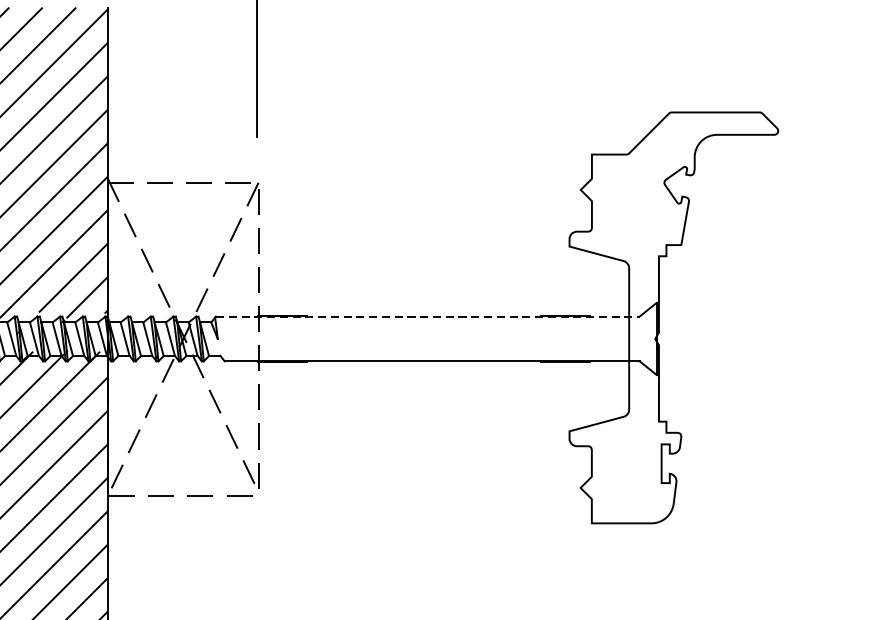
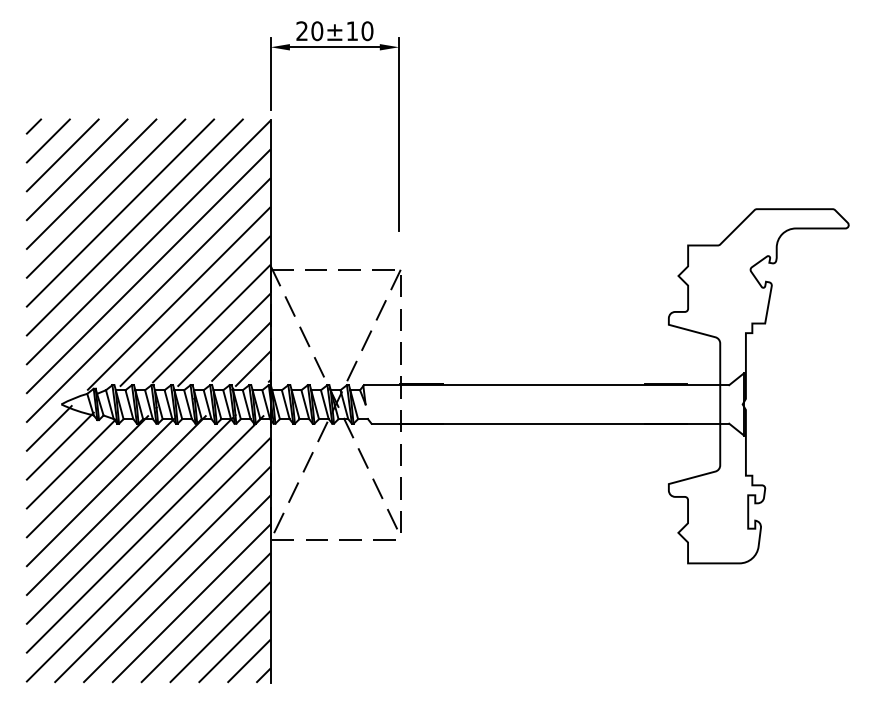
line: (427, 316) -> (546, 385), dashed -> solid

